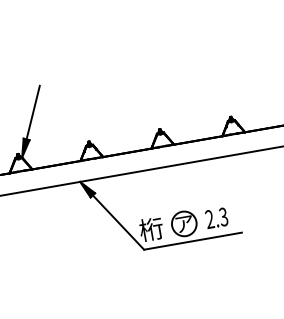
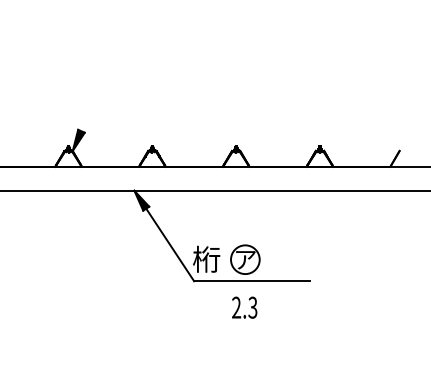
line: (33, 112) -> (94, 101), removed
text: (216, 218) -> (244, 307), moved

